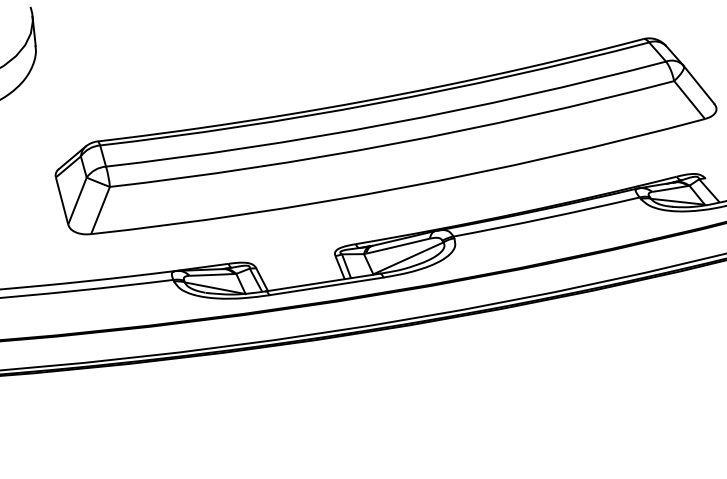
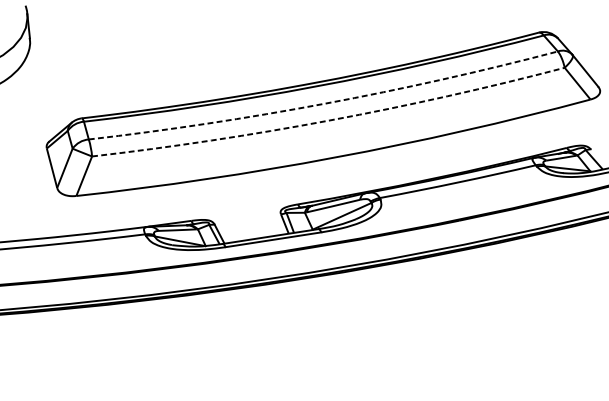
arc: (387, 123) -> (324, 103), solid -> dashed
arc: (393, 143) -> (329, 120), solid -> dashed

